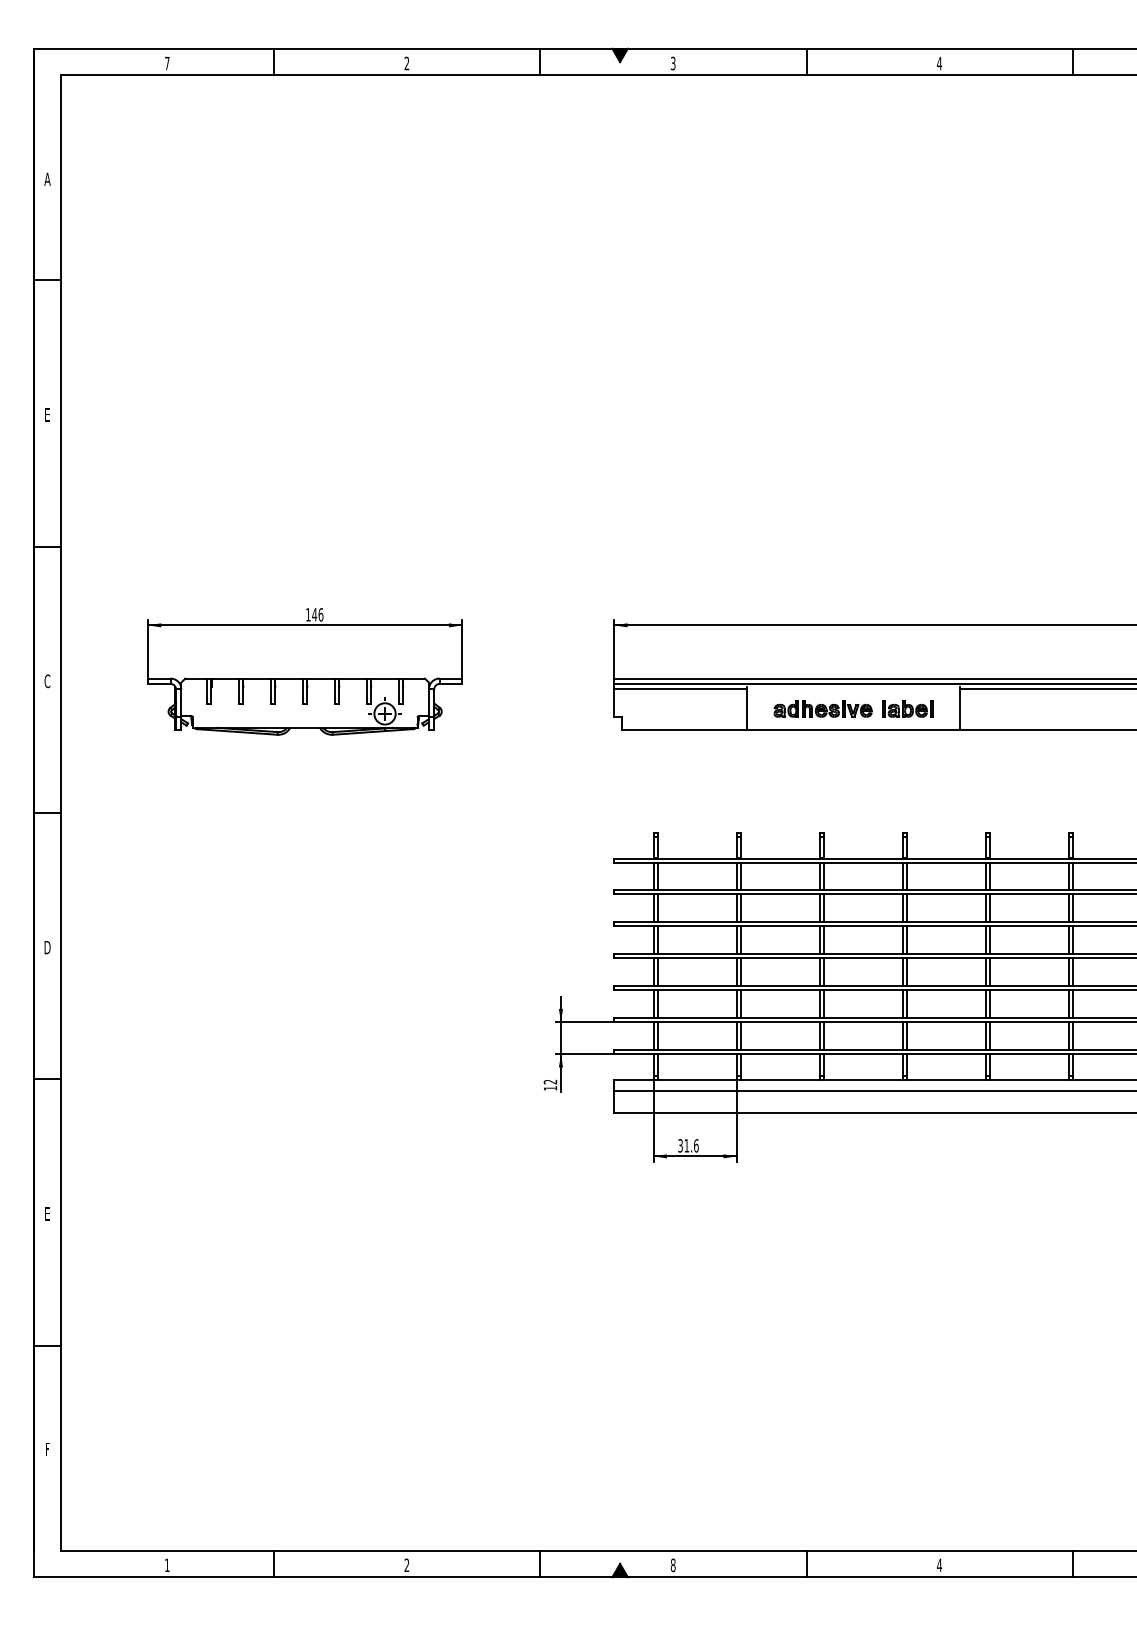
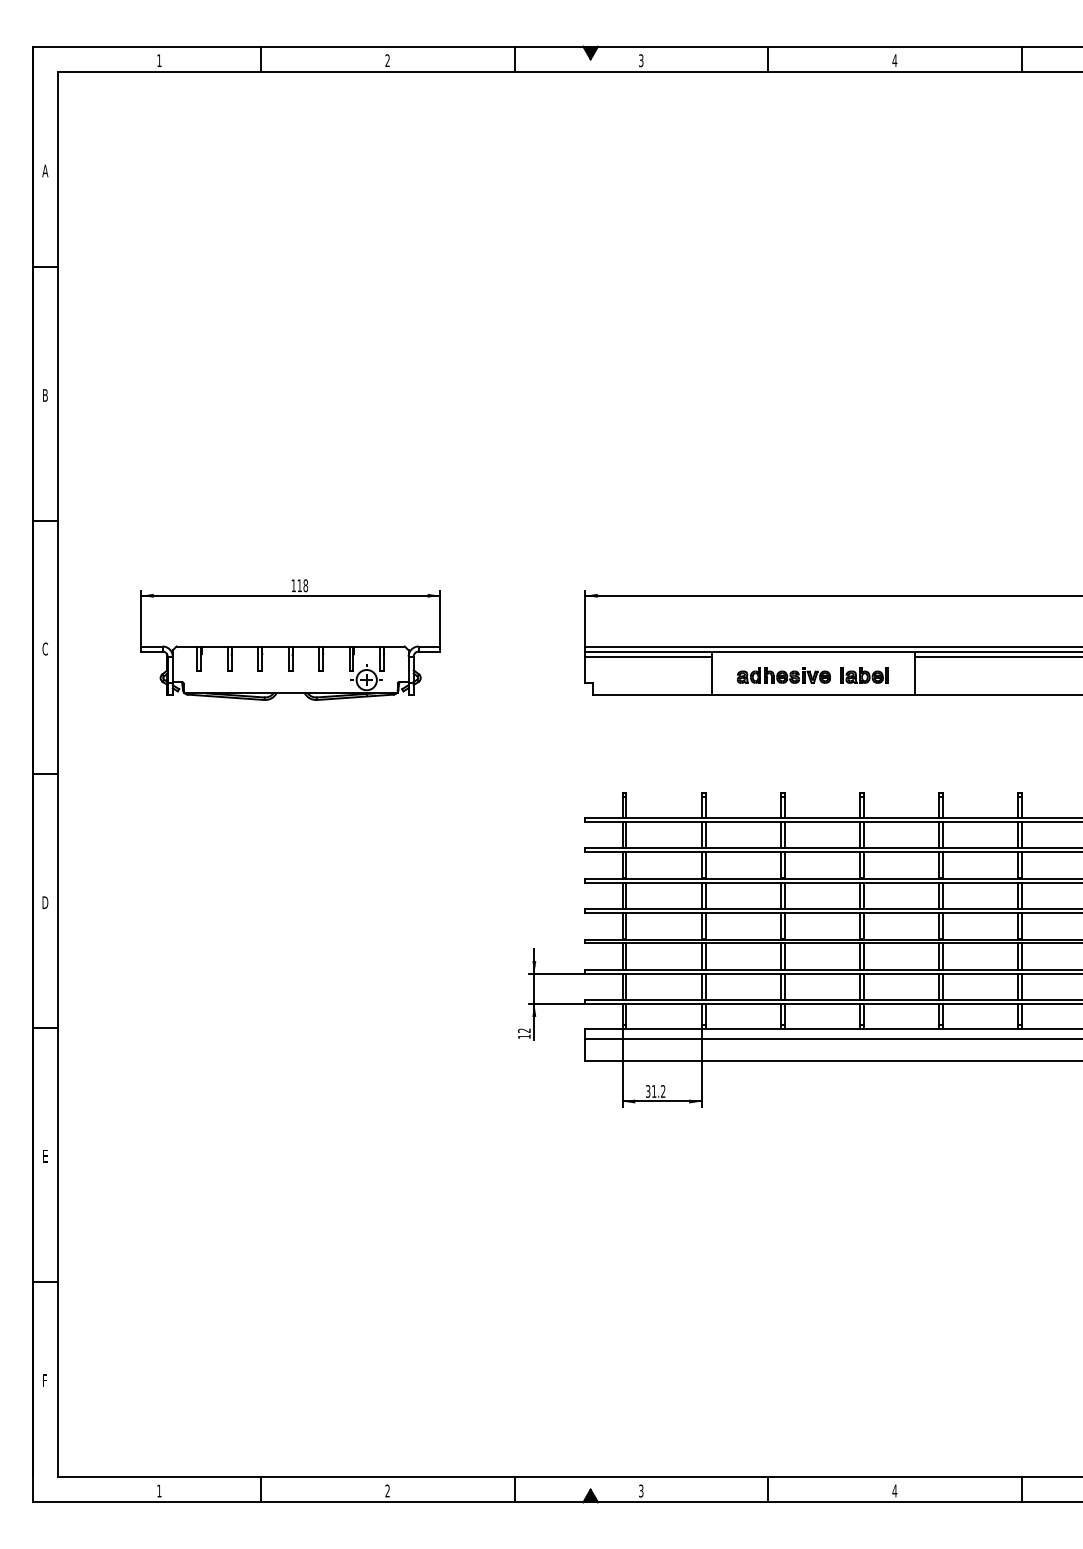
text: (167, 63) -> (159, 60), 7 -> 1
text: (47, 414) -> (45, 394), E -> B
text: (317, 614) -> (302, 585), 146 -> 118
text: (696, 1145) -> (663, 1091), 31.6 -> 31.2
text: (672, 1565) -> (640, 1491), 8 -> 3

